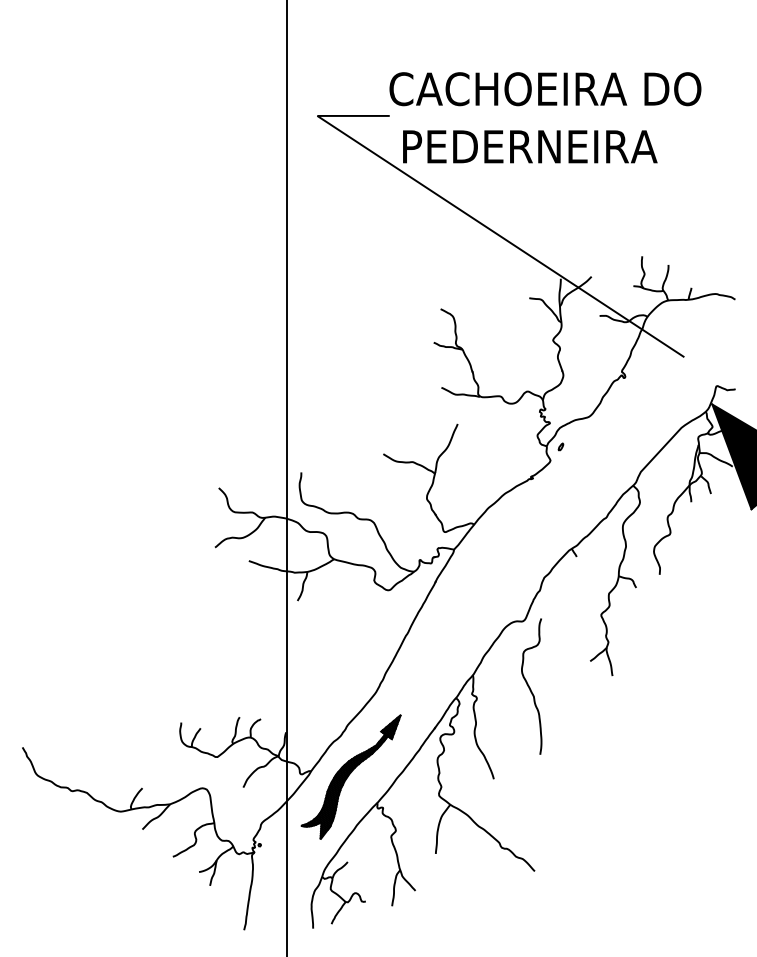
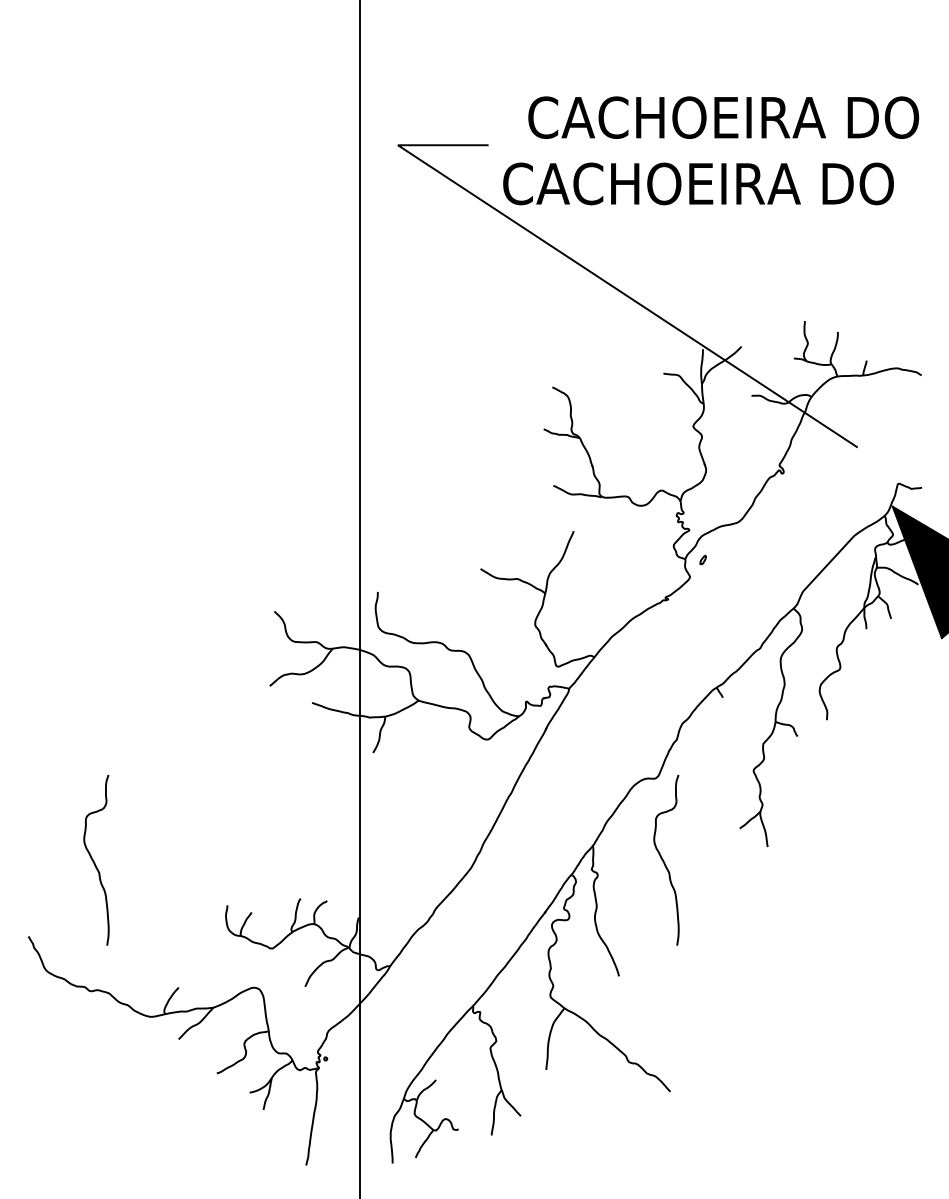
text: (545, 89) -> (723, 117), moved
text: (557, 146) -> (698, 183), PEDERNEIRA -> CACHOEIRA DO
curve: (75, 687) -> (94, 861), added
part: (351, 776) -> (440, 973), removed

